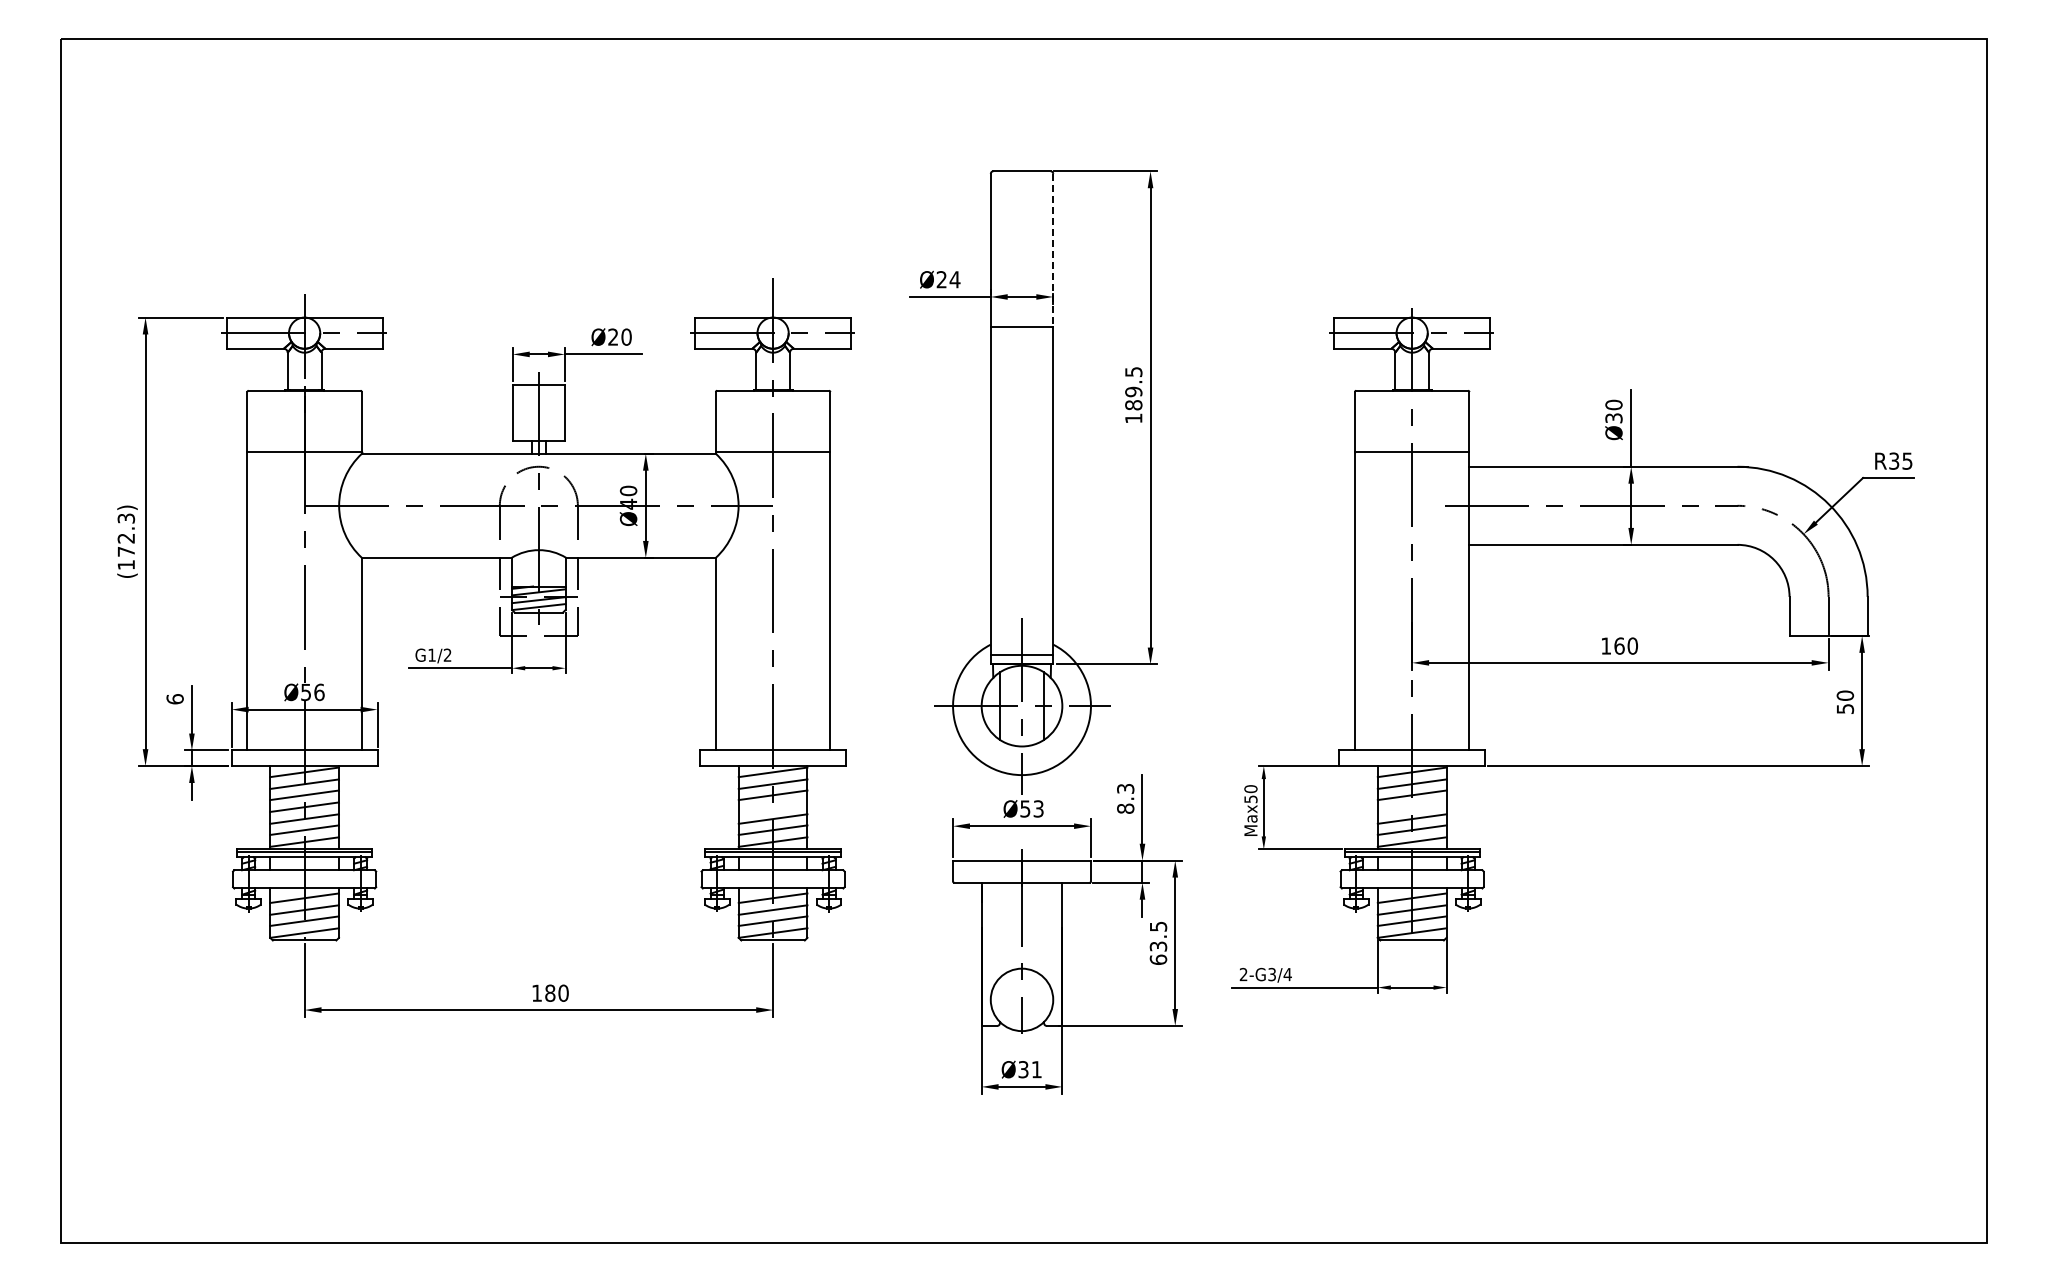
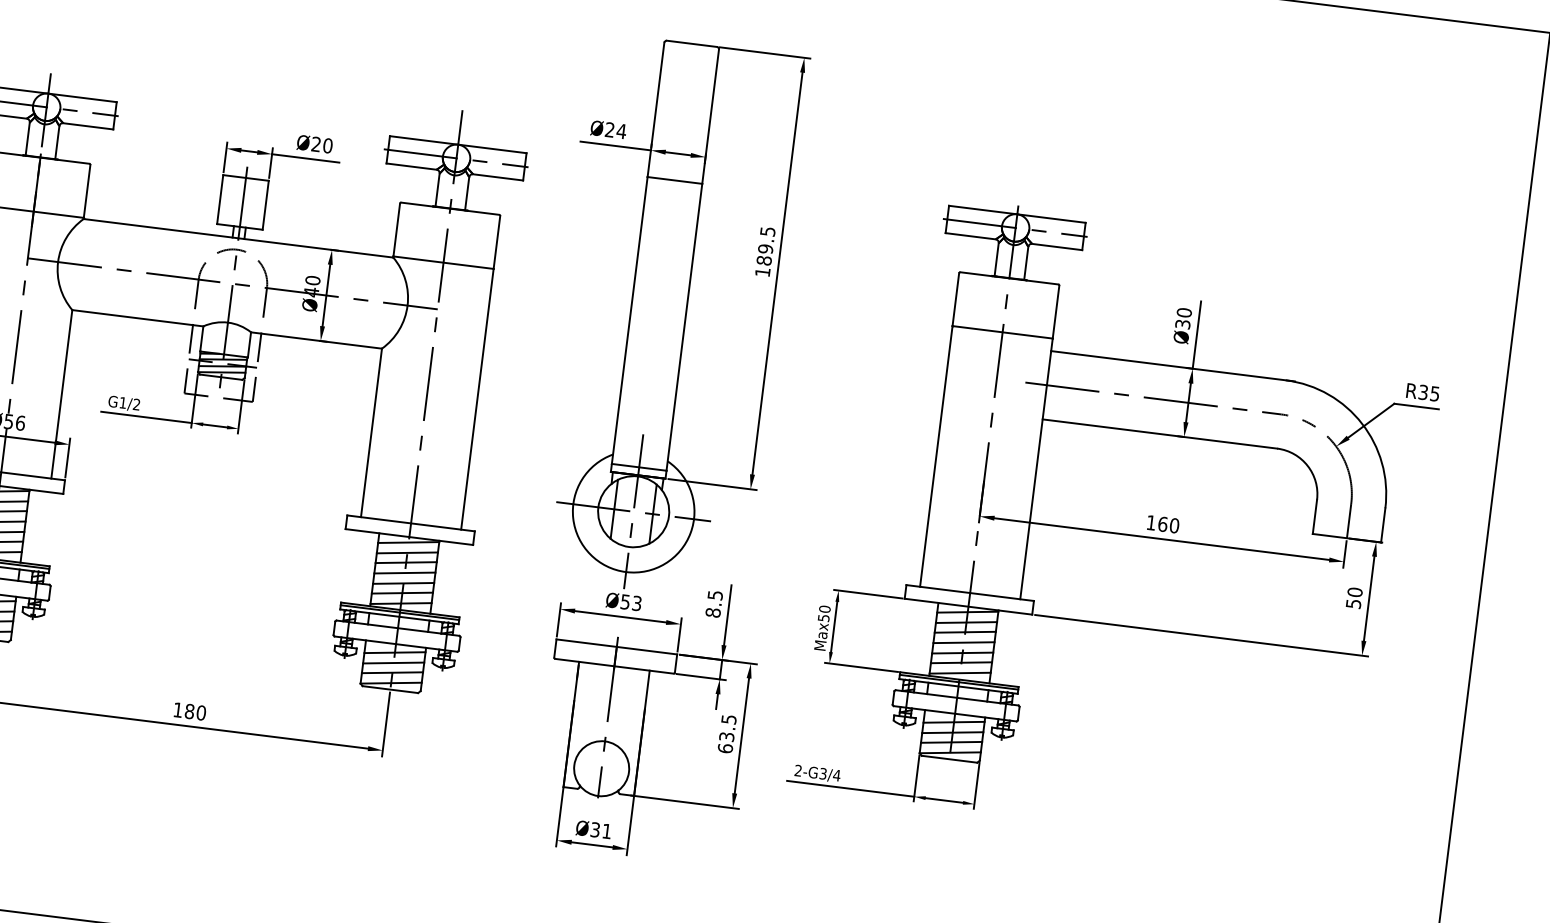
line: (1053, 250) -> (710, 116), dashed -> solid
text: (1125, 788) -> (715, 595), 8.3 -> 8.5
line: (772, 806) -> (404, 572), added
line: (1411, 806) -> (963, 641), added

